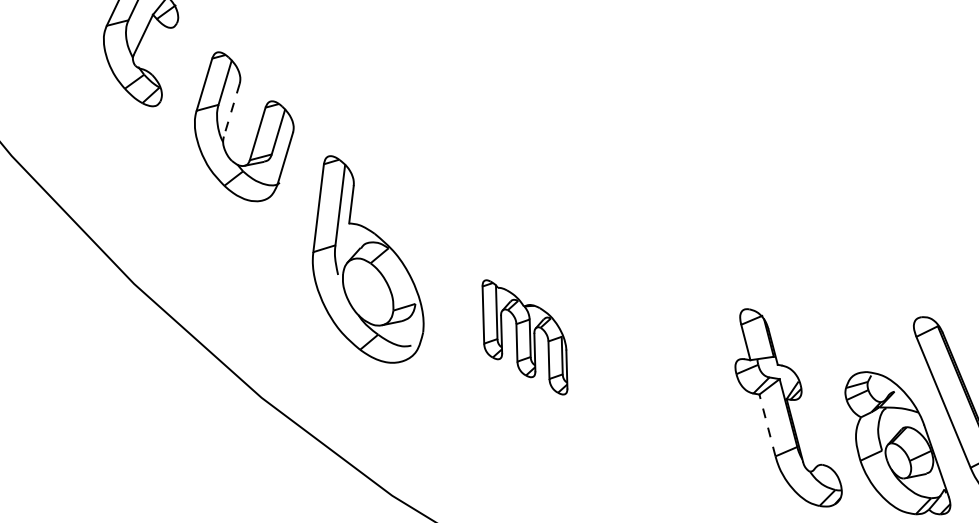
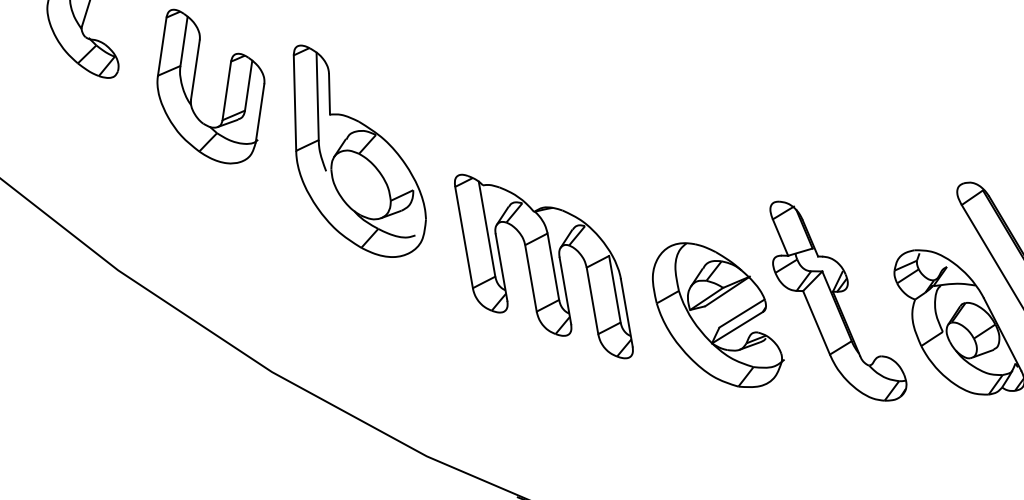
line: (231, 110) -> (195, 70), dashed -> solid
part: (367, 259) -> (355, 150), moved
part: (524, 337) -> (543, 266), size x1.67
part: (677, 404) -> (717, 314), added
line: (767, 425) -> (816, 322), dashed -> solid

